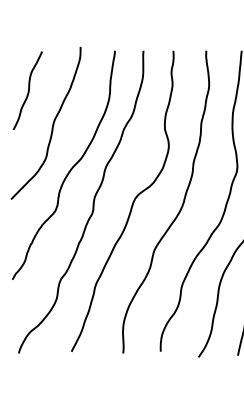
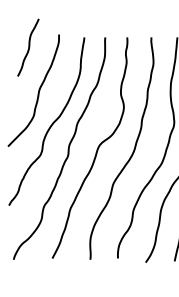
curve: (28, 90) -> (28, 47), moved

